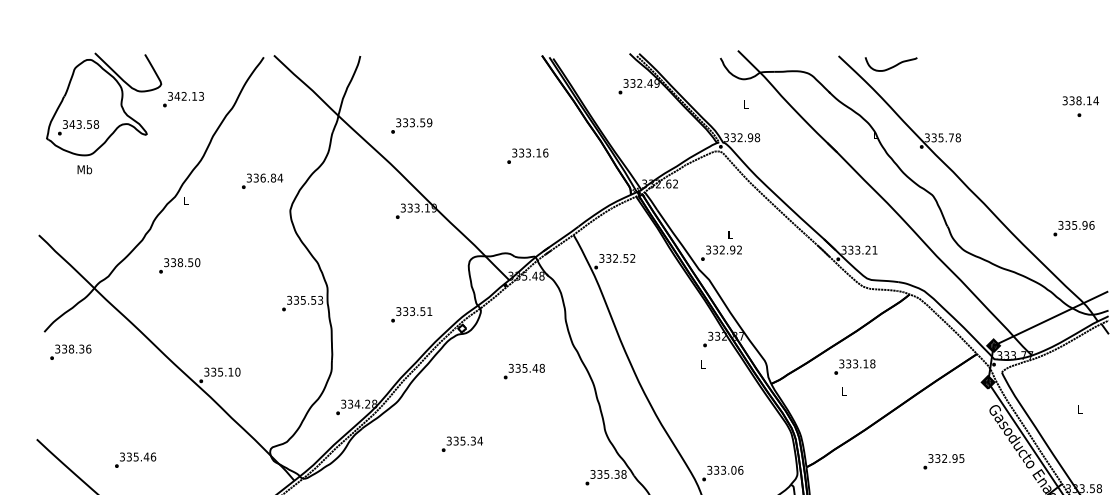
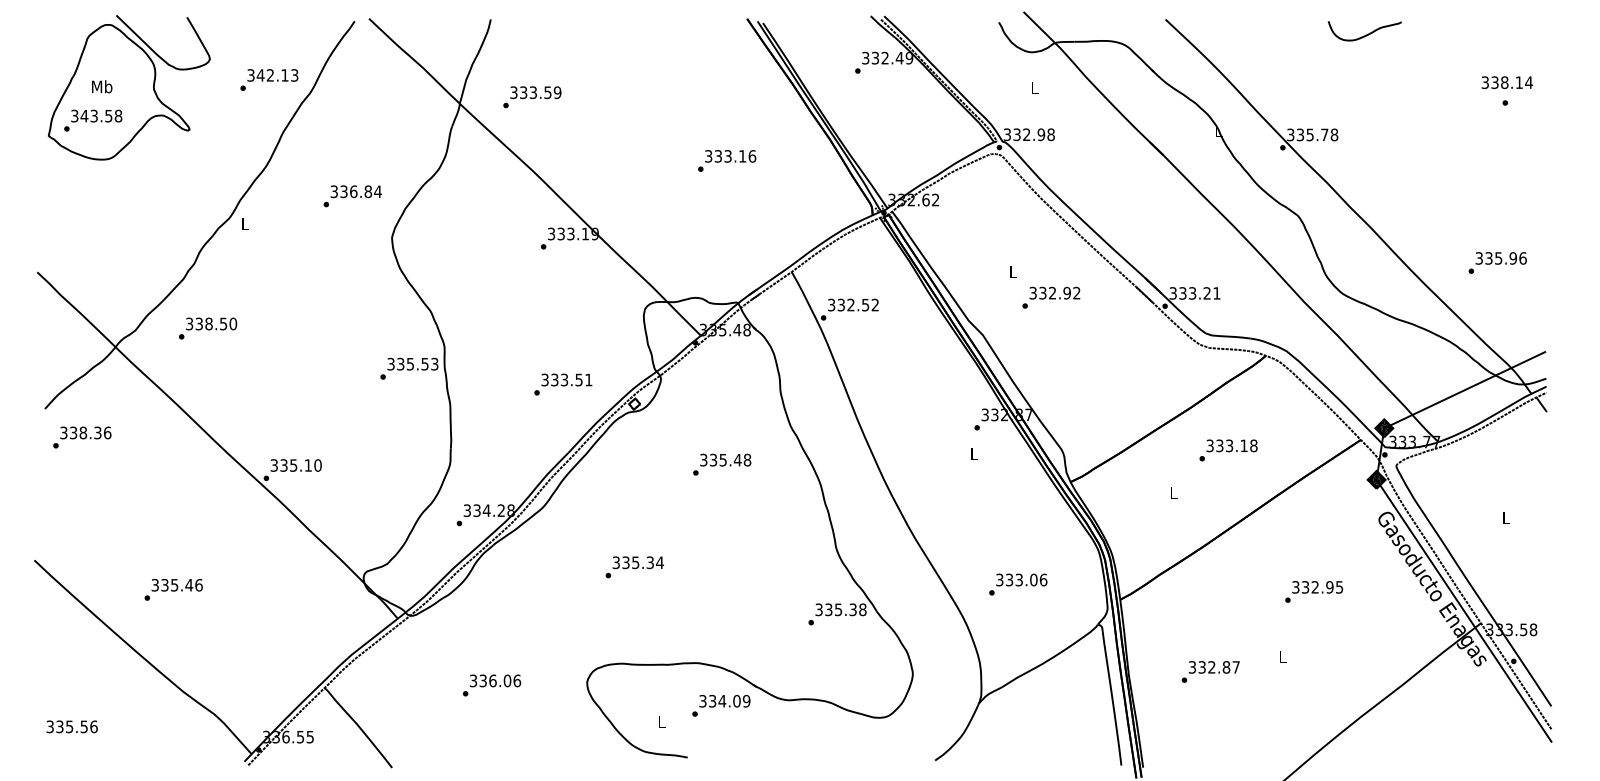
curve: (892, 66) -> (1366, 34), moved
text: (183, 99) -> (269, 79), moved
text: (411, 126) -> (532, 97), moved
text: (85, 169) -> (102, 86), moved
text: (721, 253) -> (1051, 297), moved
text: (180, 265) -> (208, 328), moved
text: (854, 367) -> (1228, 450), moved
text: (723, 473) -> (1018, 584), moved

